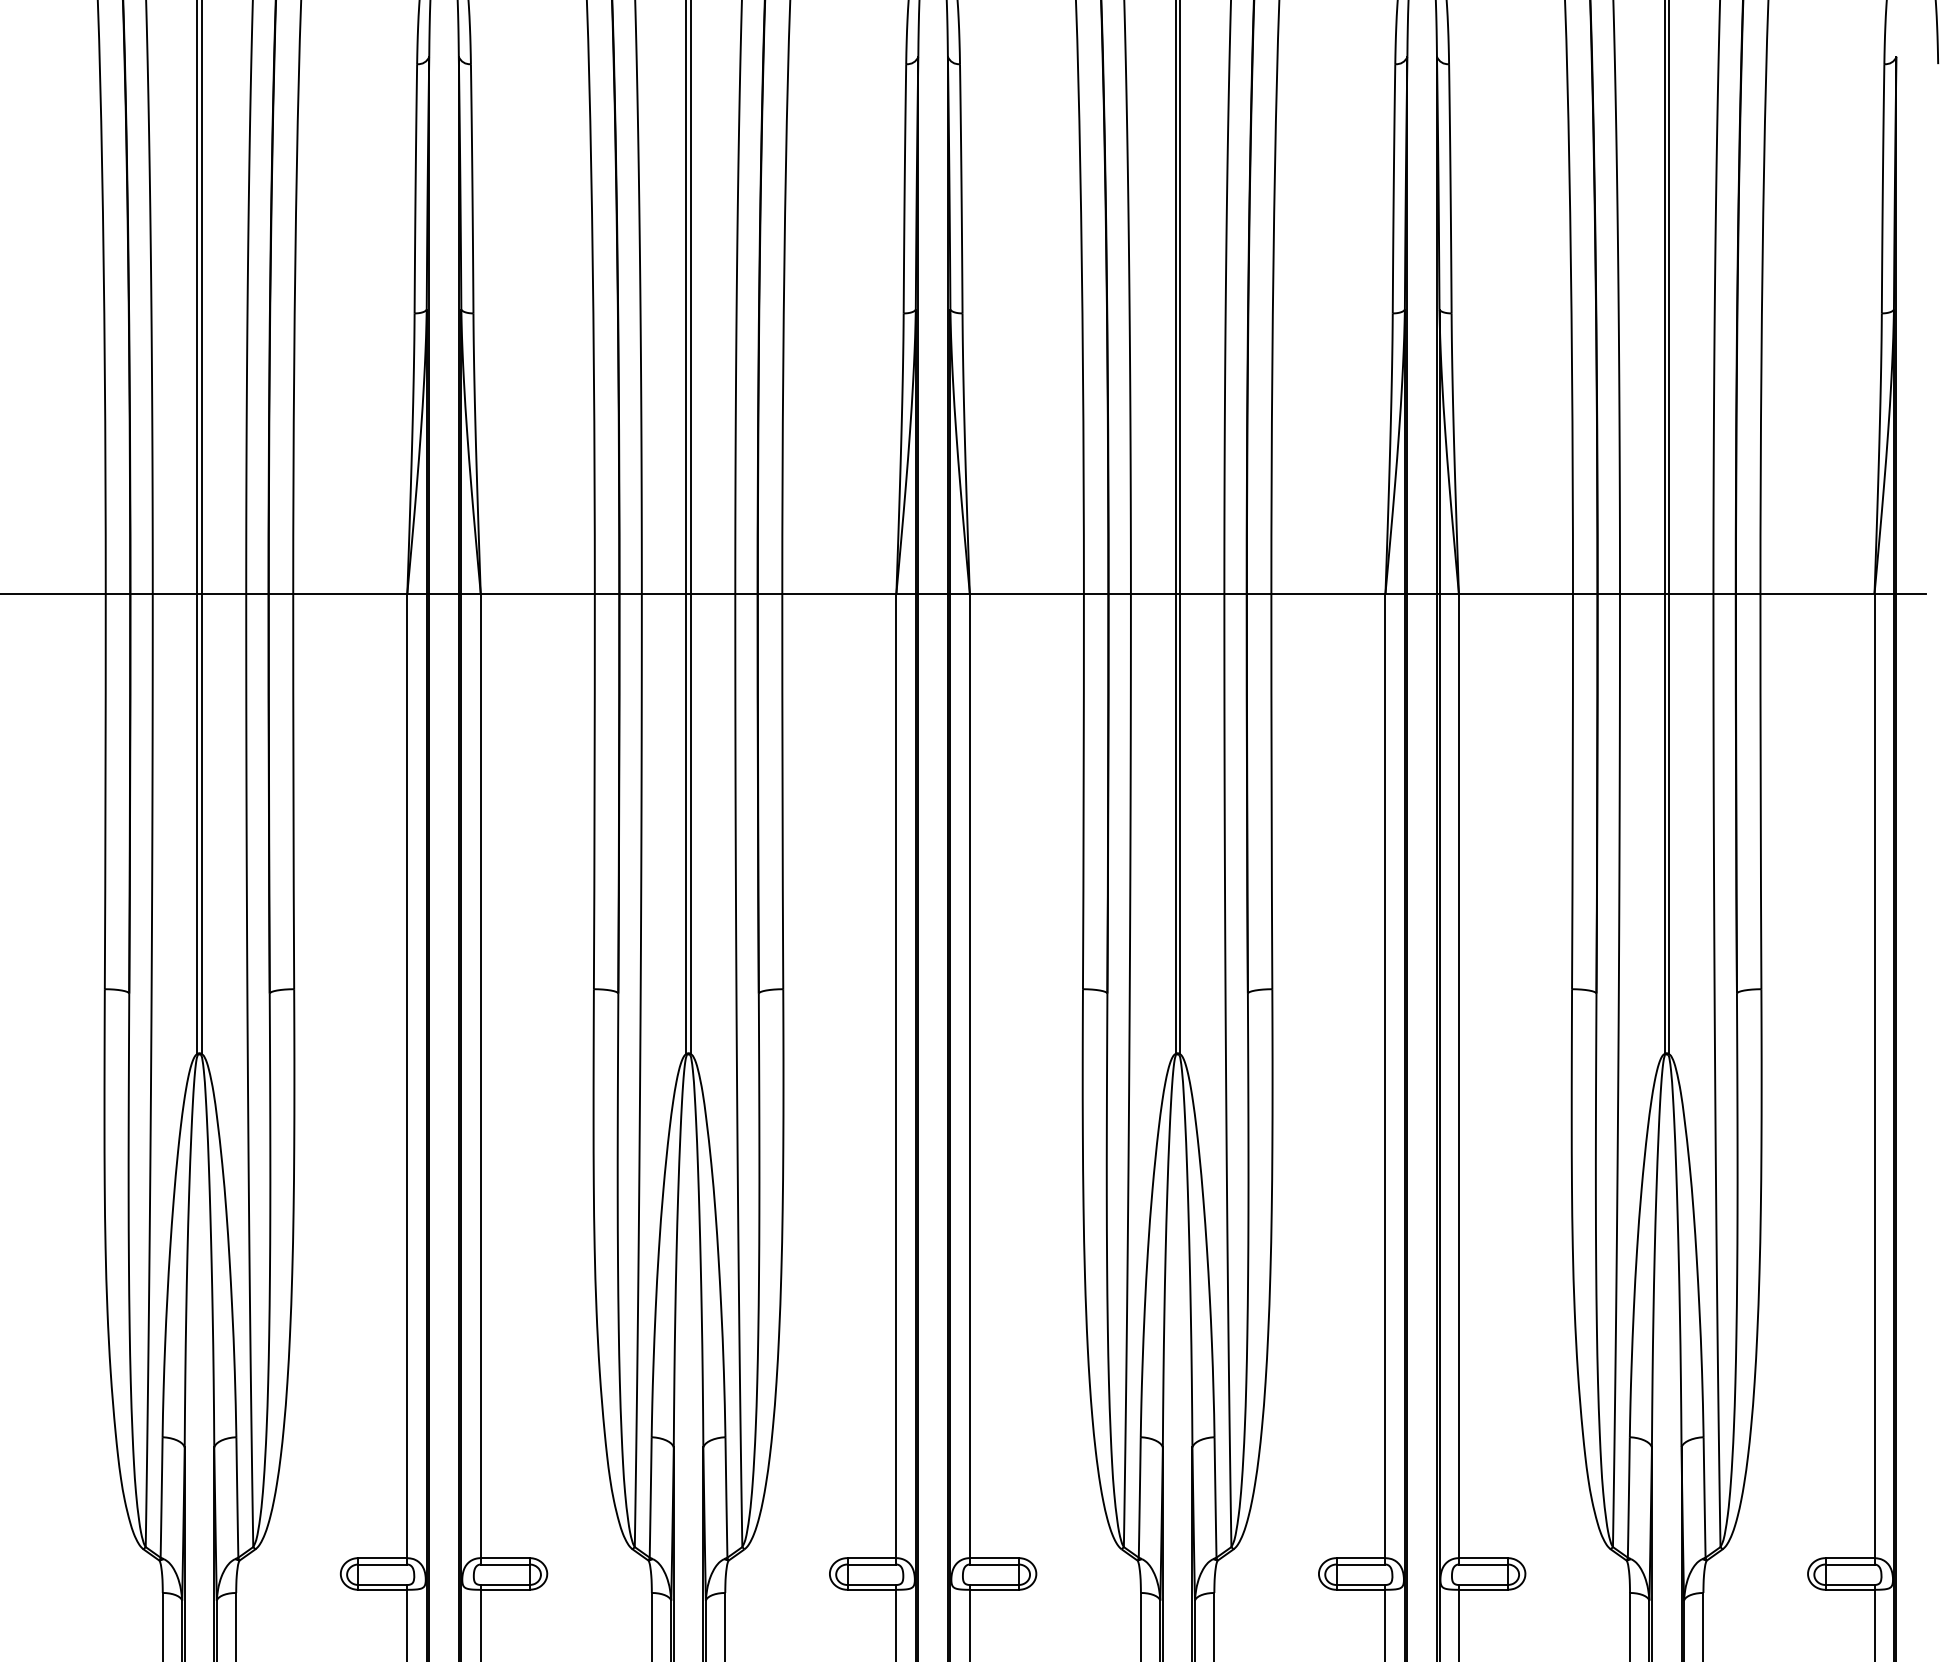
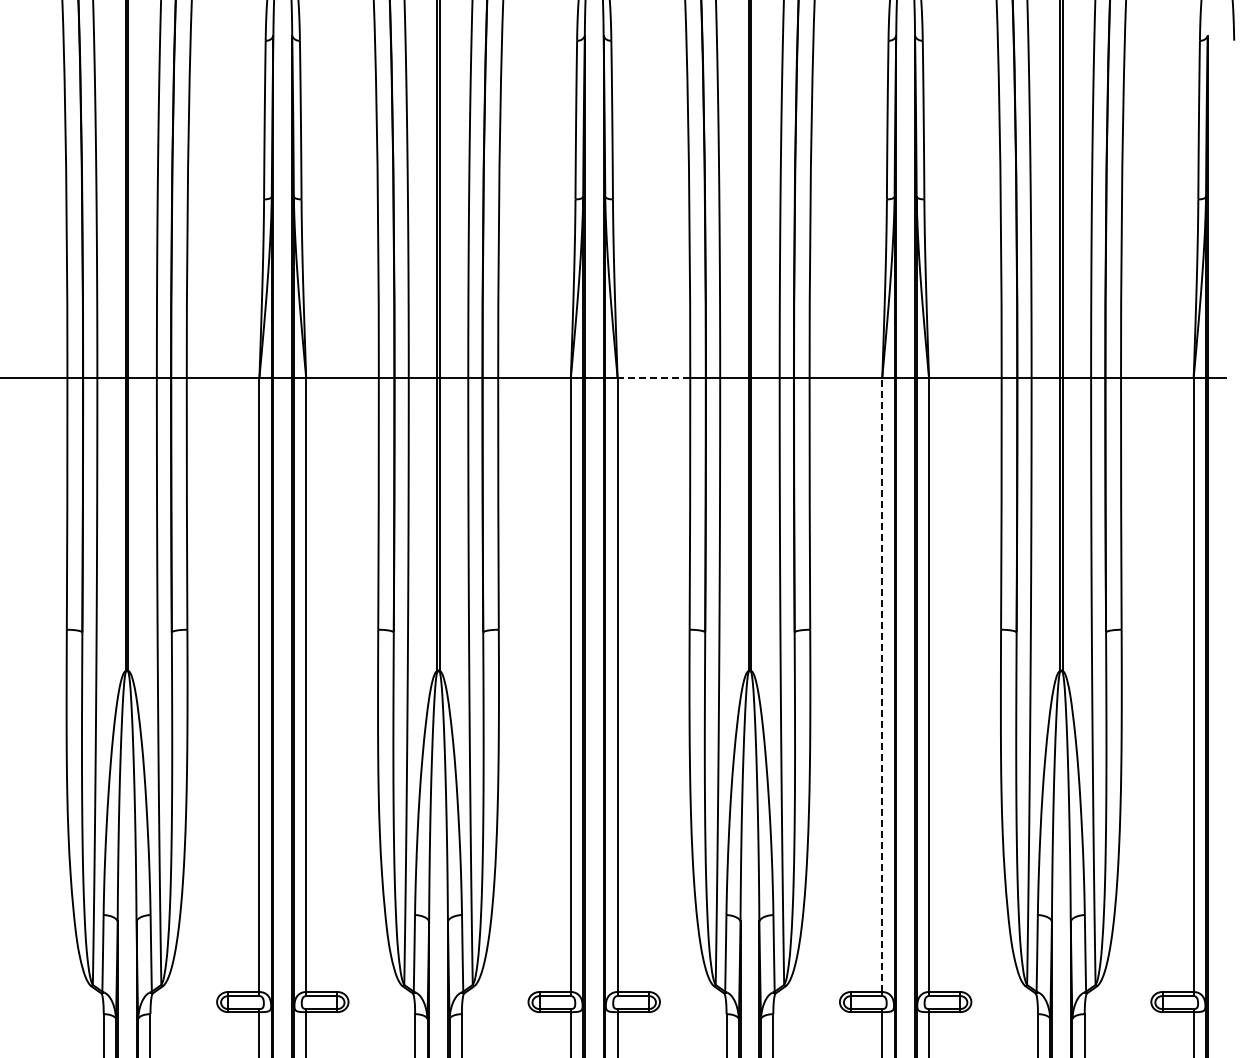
line: (1026, 593) -> (653, 377), solid -> dashed
line: (1385, 1075) -> (882, 684), solid -> dashed

